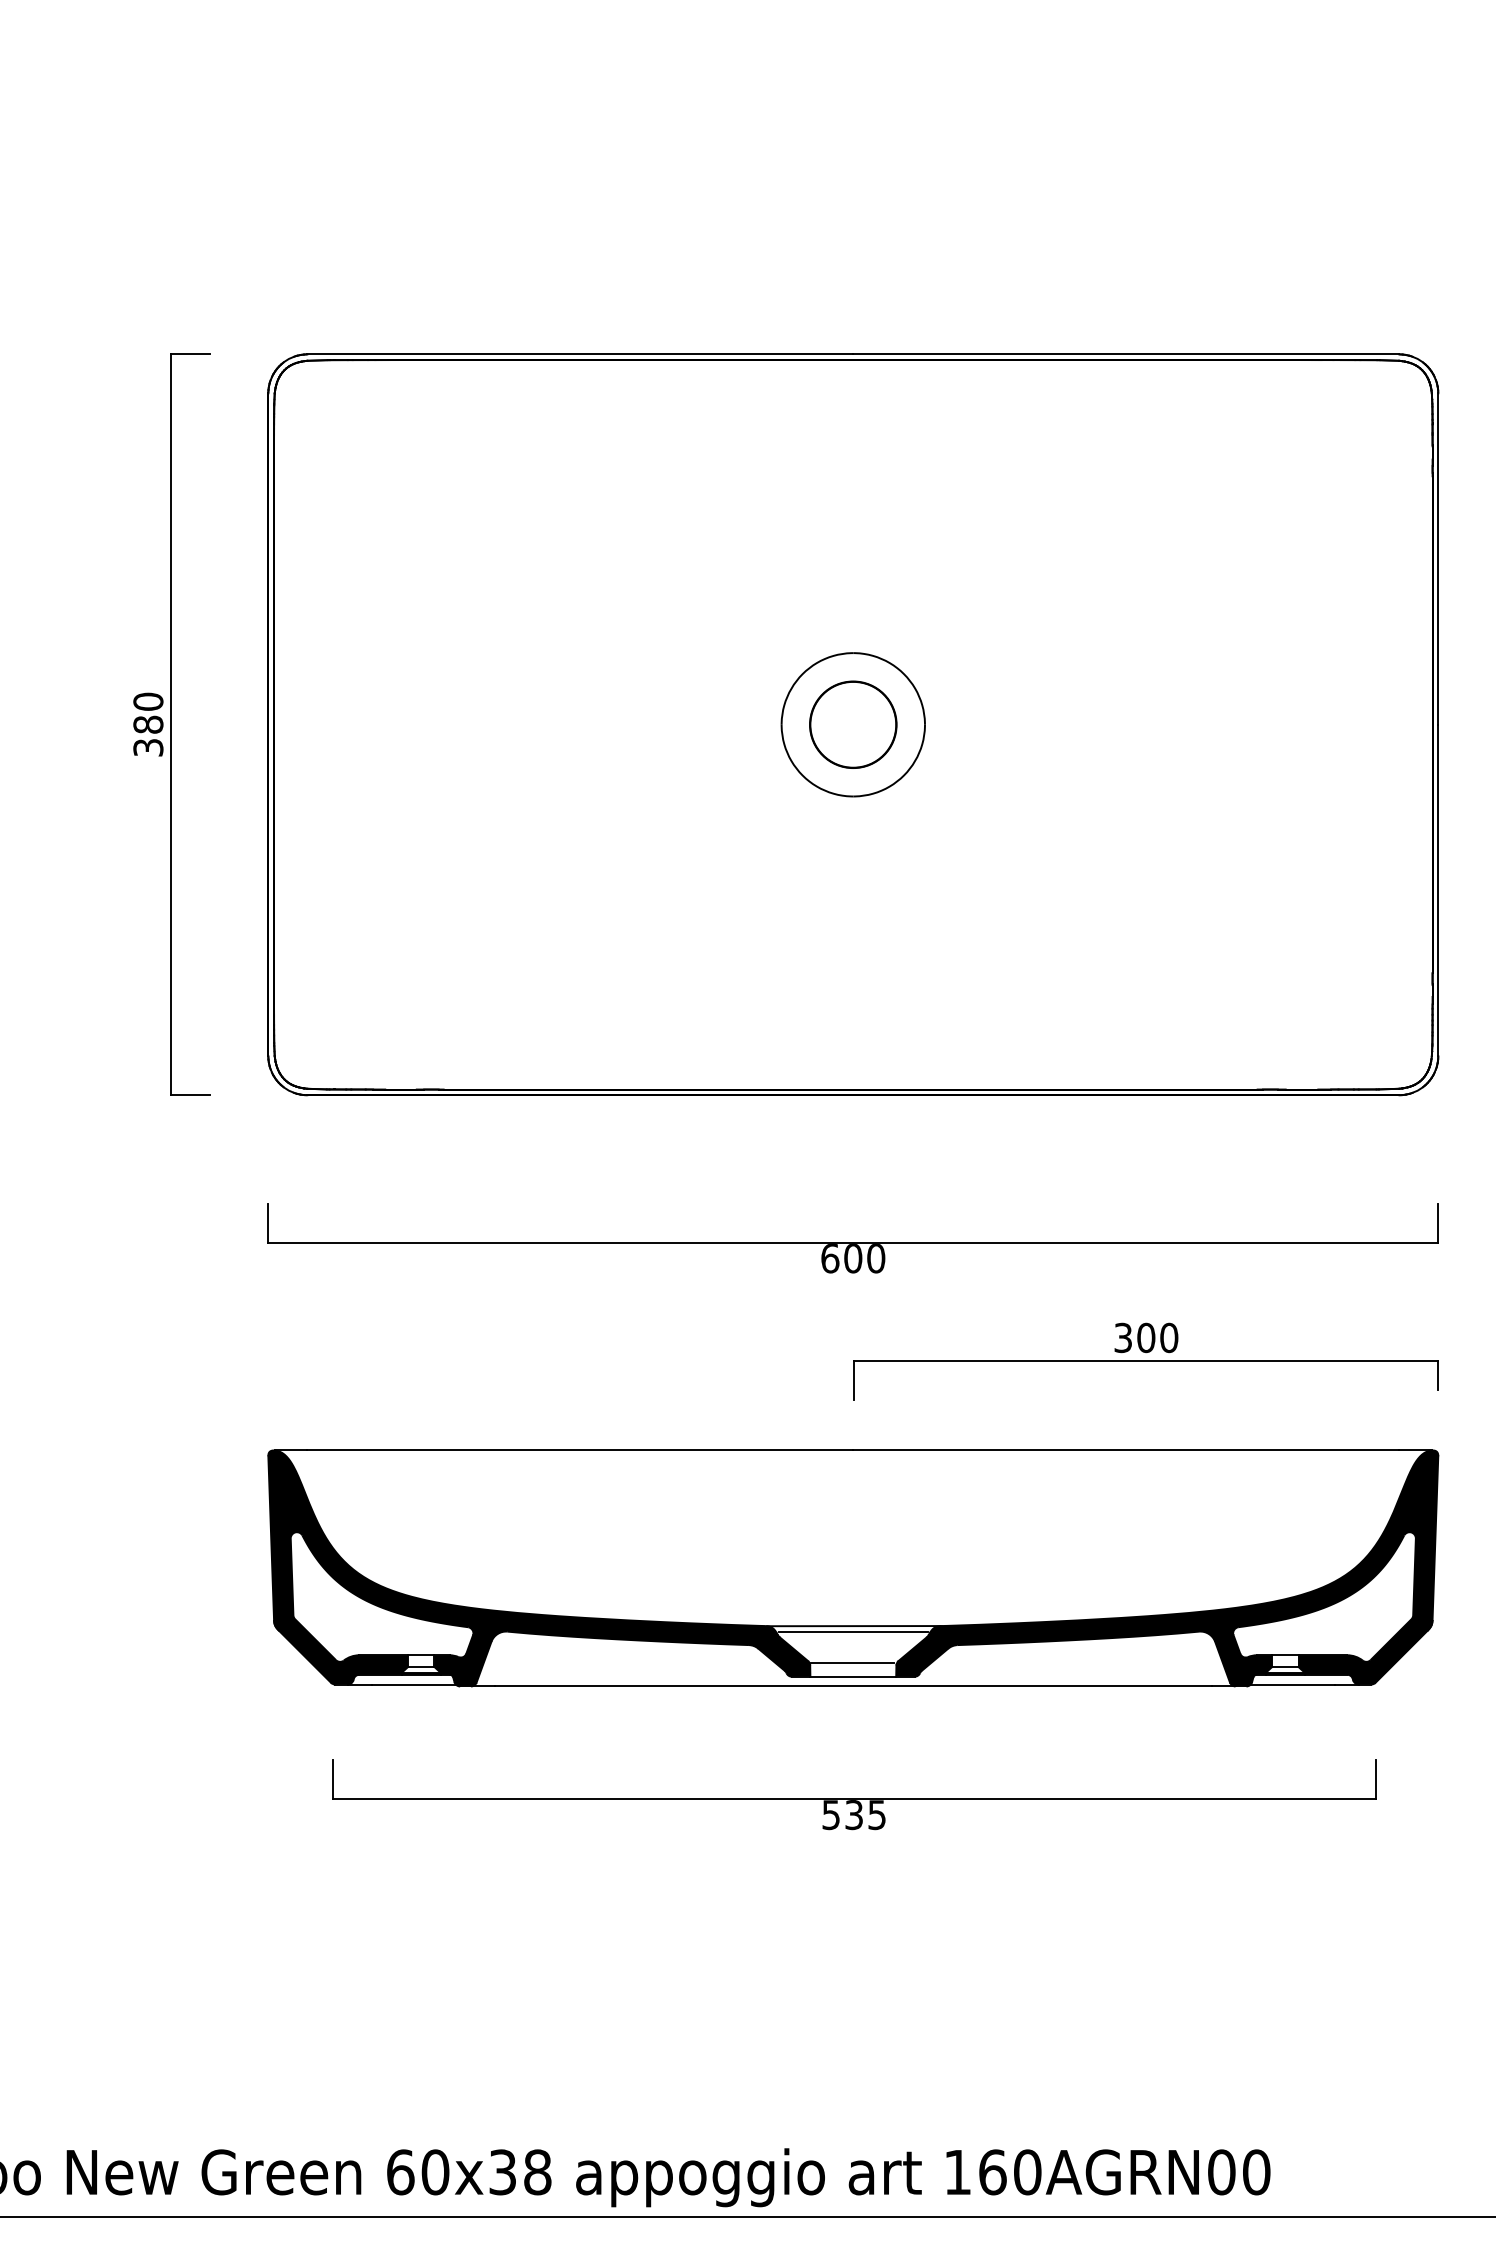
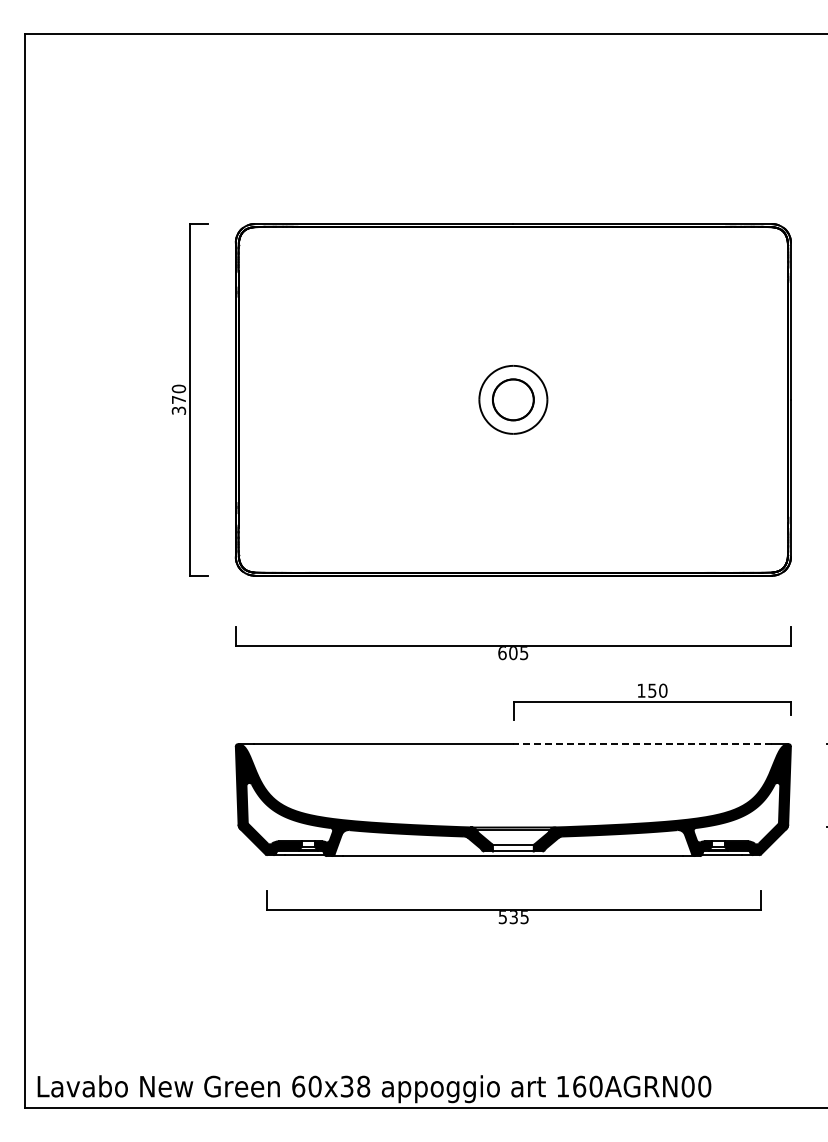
text: (147, 723) -> (178, 399), 380 -> 370
text: (876, 1259) -> (524, 653), 600 -> 605
text: (1133, 1337) -> (646, 690), 300 -> 150
line: (1125, 1451) -> (642, 744), solid -> dashed

